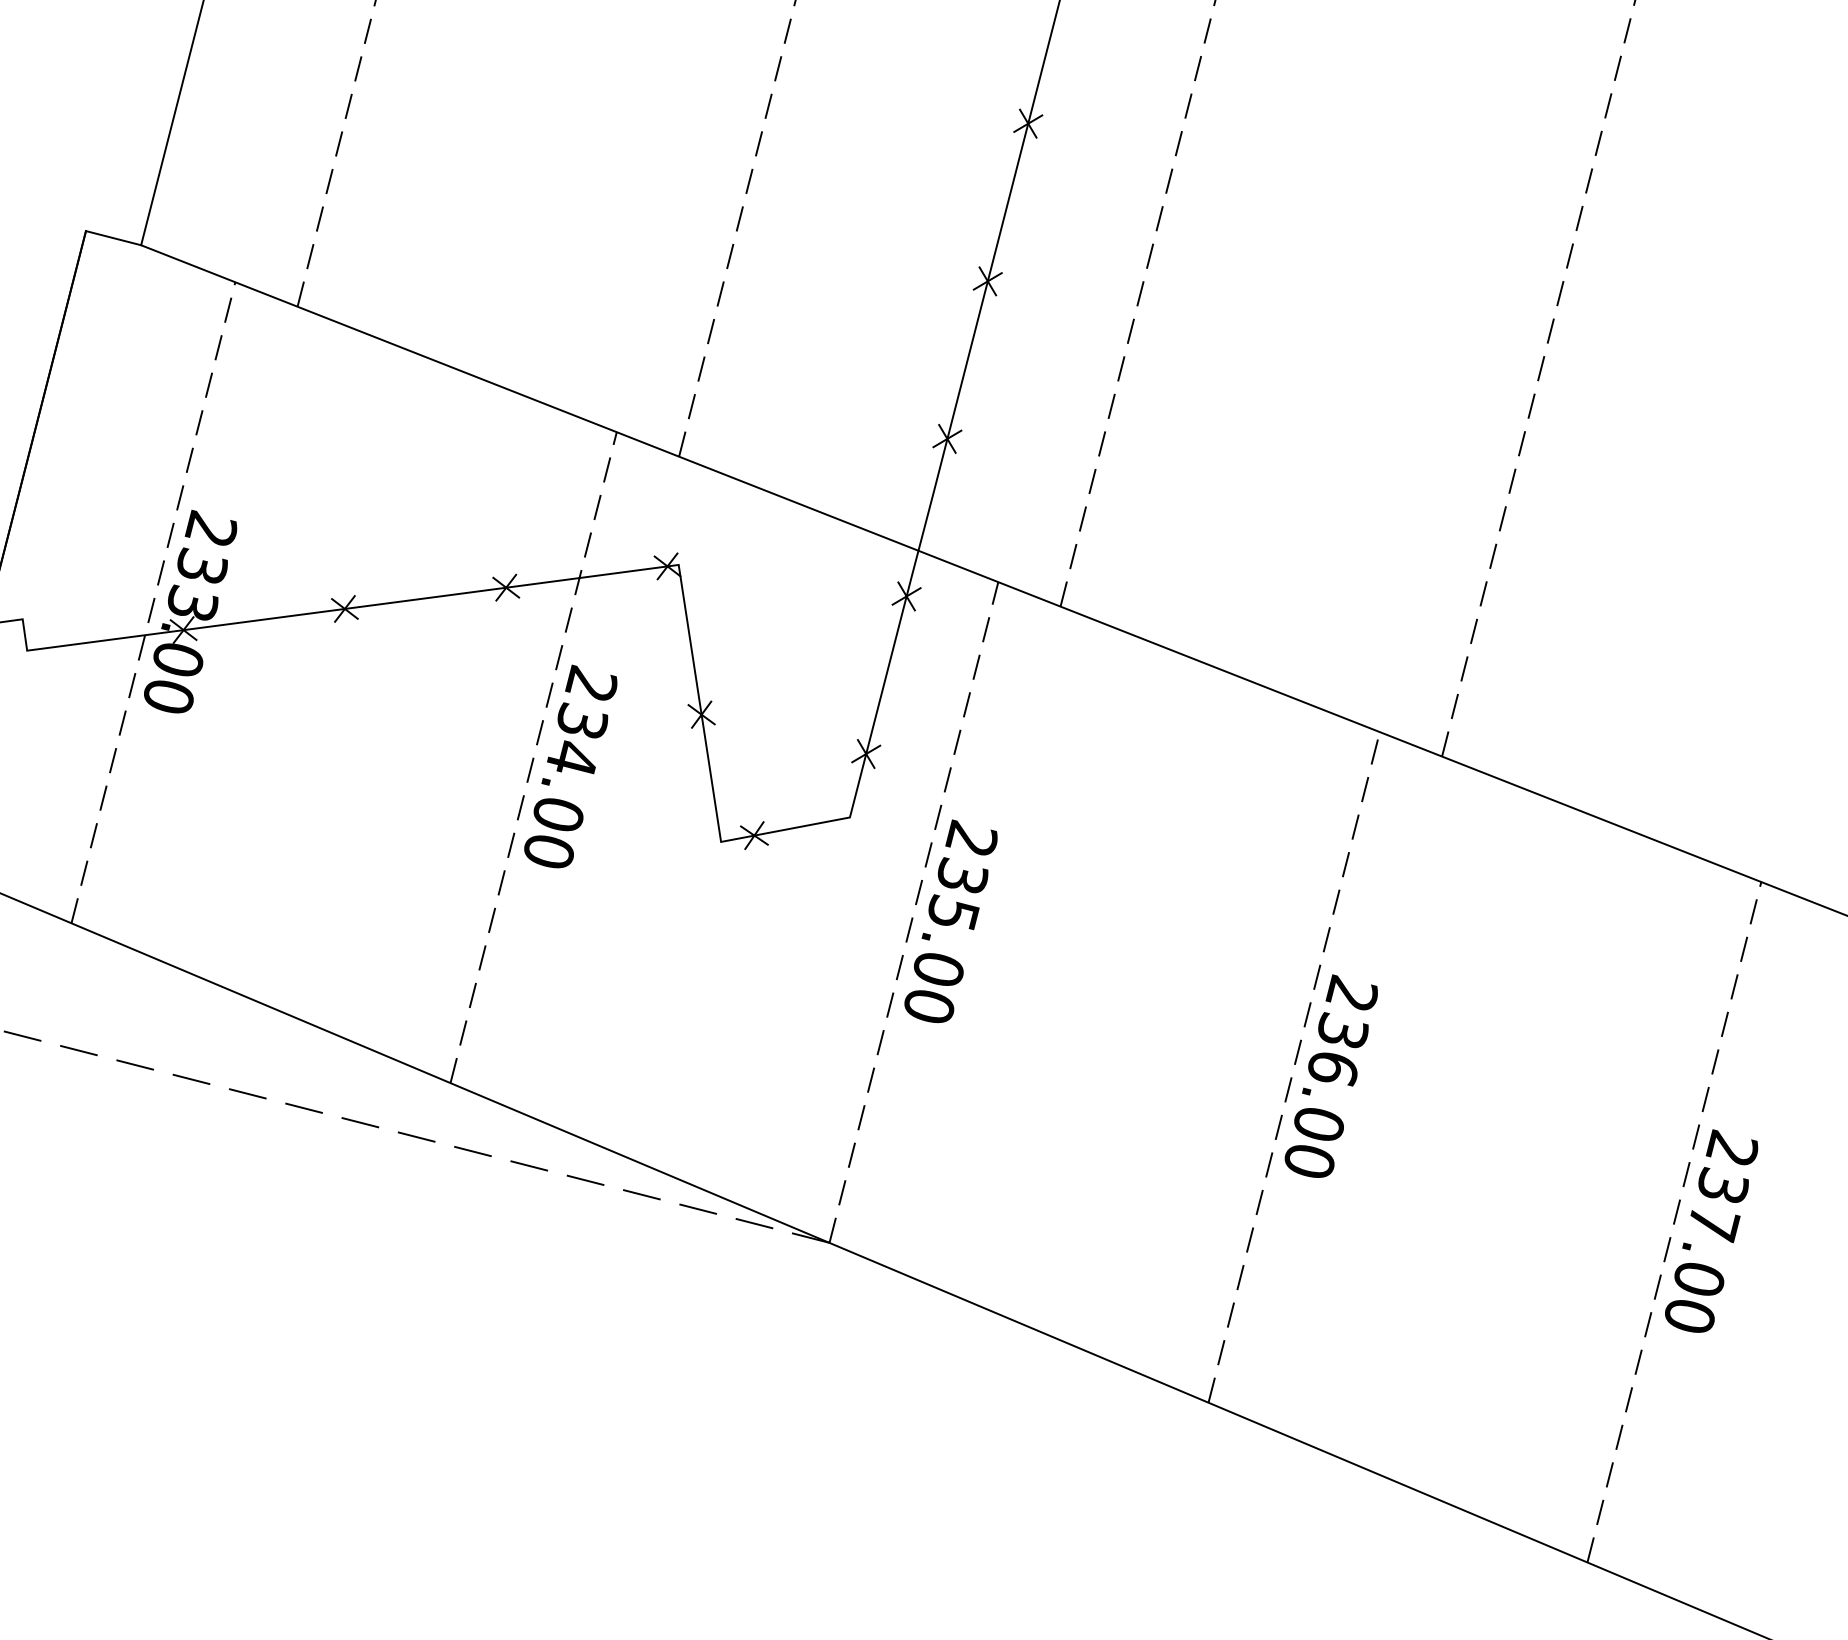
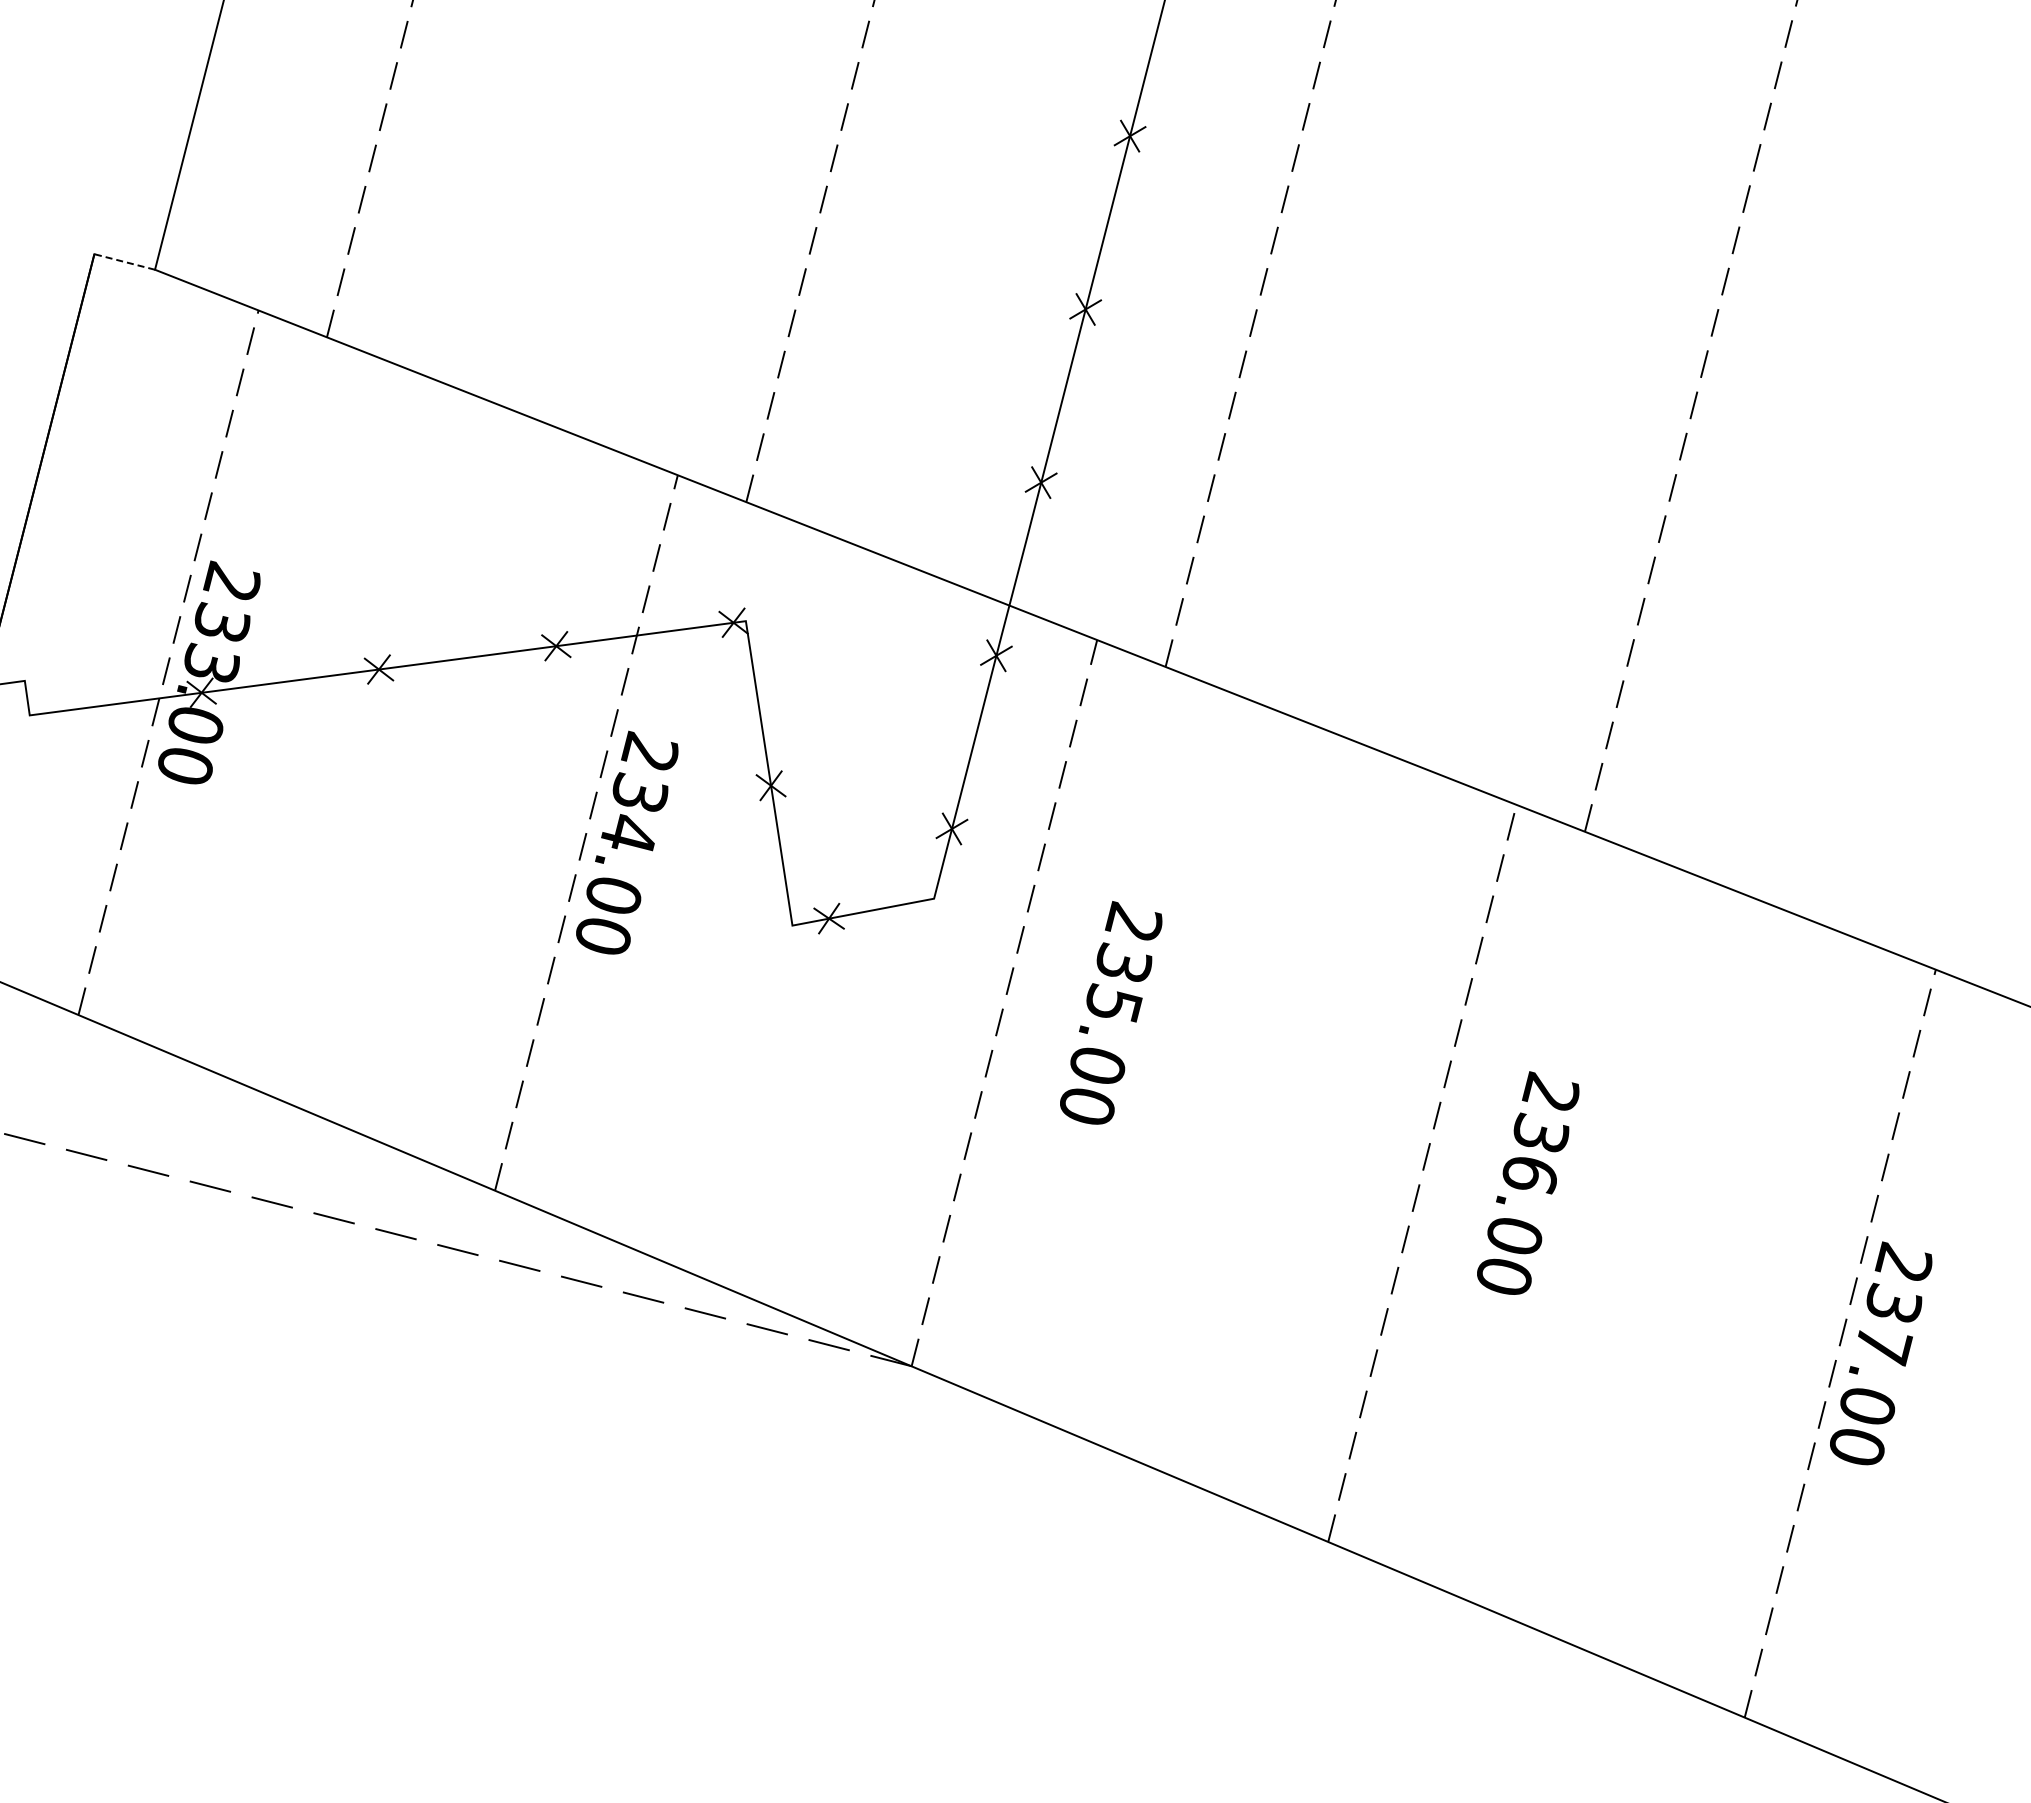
line: (113, 237) -> (124, 261), solid -> dashed
text: (951, 920) -> (1111, 1012), moved
text: (1331, 1075) -> (1528, 1182), moved

